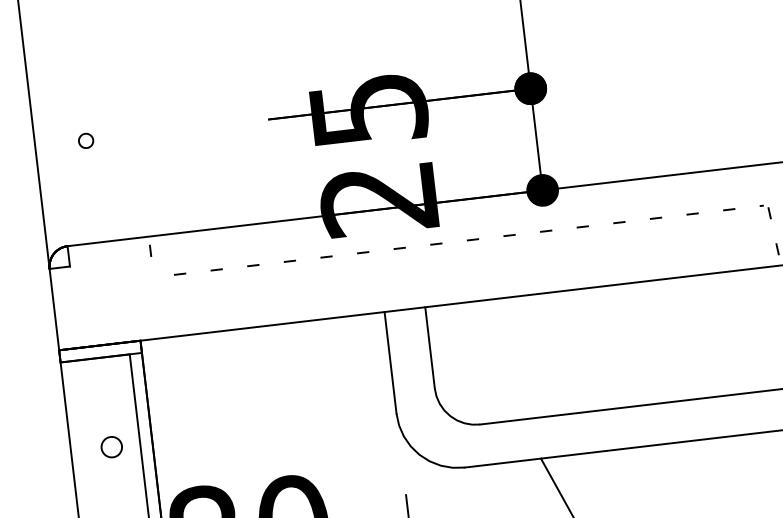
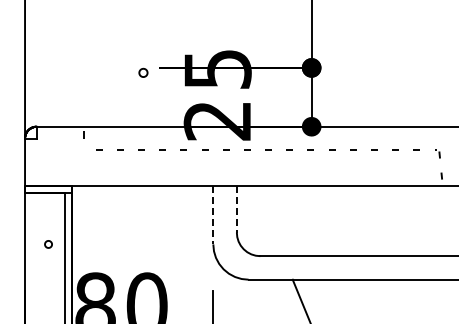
part: (86, 140) -> (143, 72), moved
line: (429, 348) -> (236, 209), solid -> dashed
line: (390, 363) -> (213, 215), solid -> dashed
part: (111, 447) -> (48, 244), size x0.6

